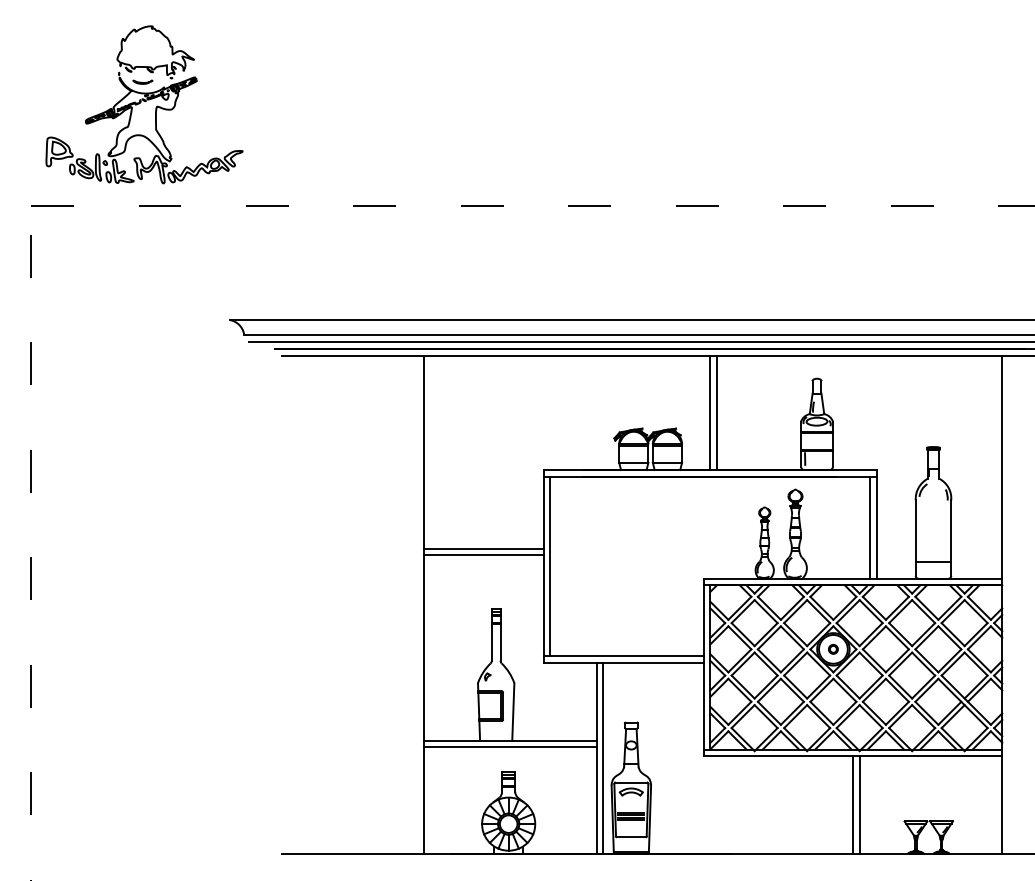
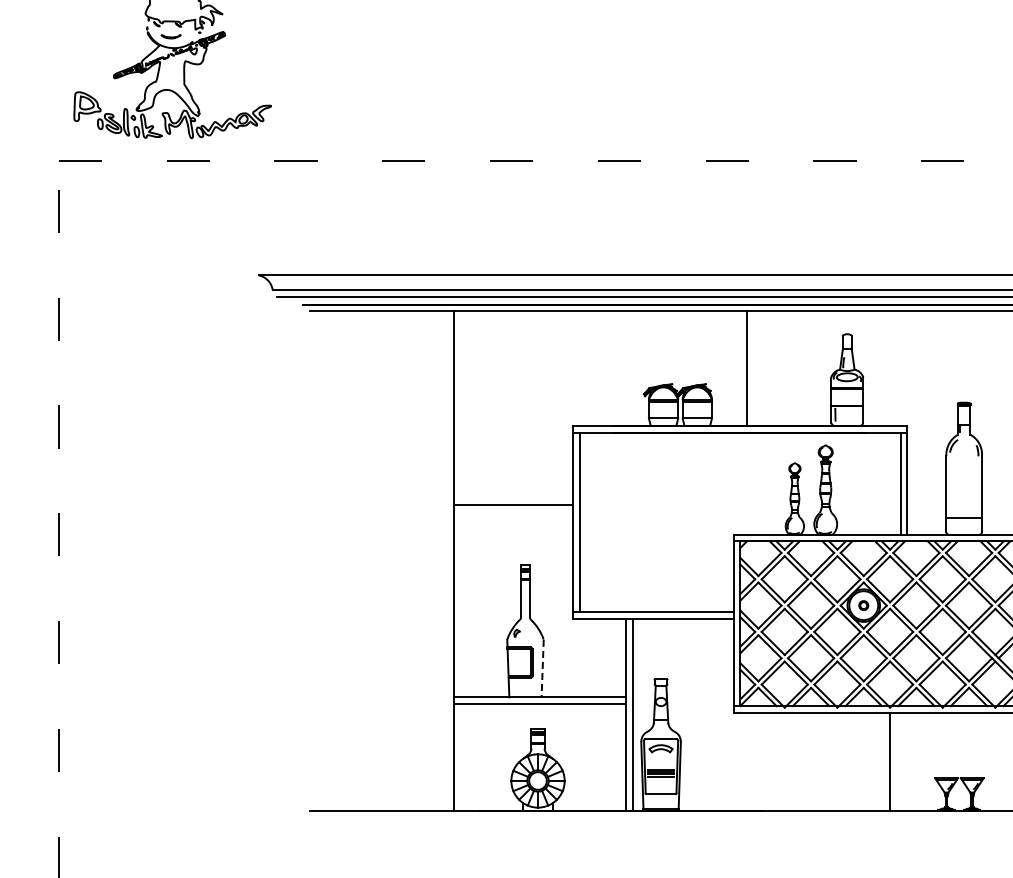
line: (710, 412) -> (740, 368), removed
line: (483, 555) -> (512, 511), removed
line: (513, 712) -> (542, 668), solid -> dashed
line: (853, 805) -> (883, 762), removed

